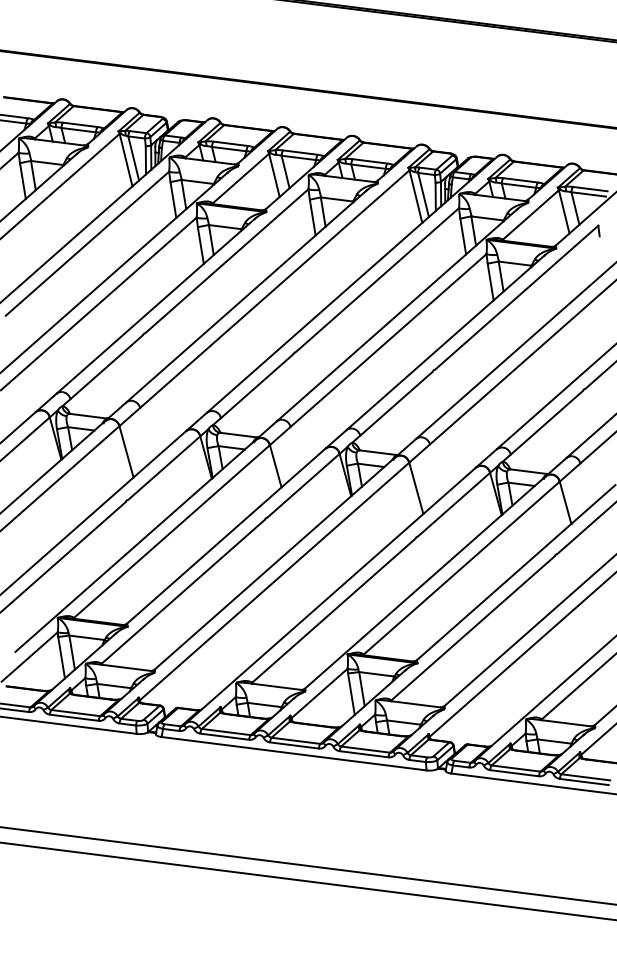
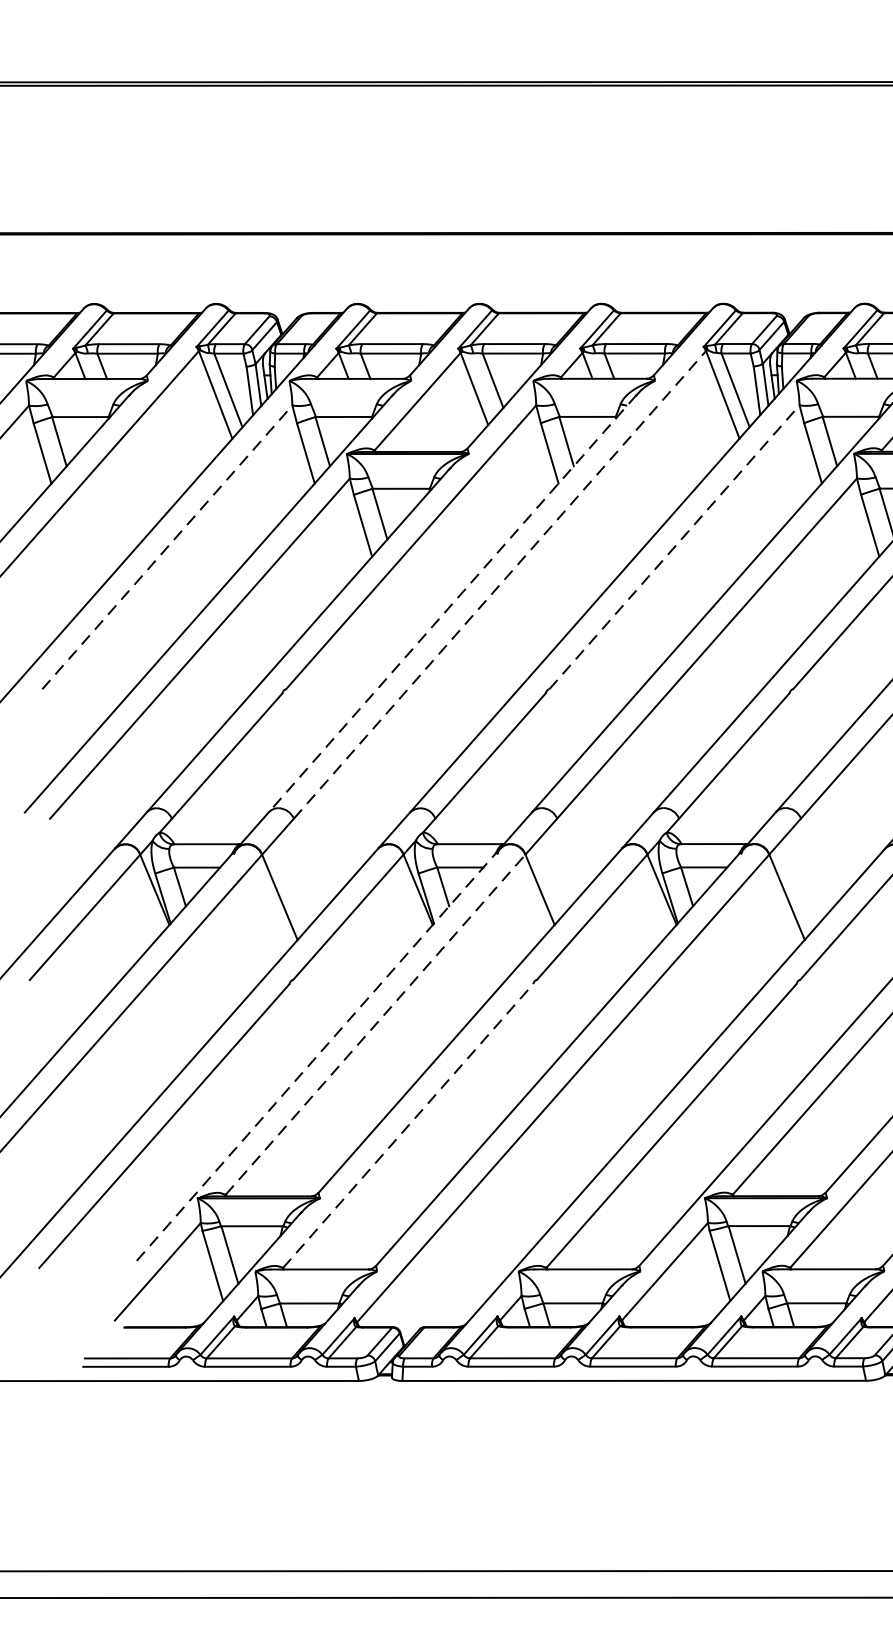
line: (87, 243) -> (167, 546), solid -> dashed
line: (377, 280) -> (674, 547), solid -> dashed
line: (274, 289) -> (499, 585), solid -> dashed
line: (246, 296) -> (452, 603), solid -> dashed
line: (172, 531) -> (376, 1024), solid -> dashed
line: (135, 546) -> (315, 1058), solid -> dashed
line: (183, 591) -> (408, 1125), solid -> dashed

